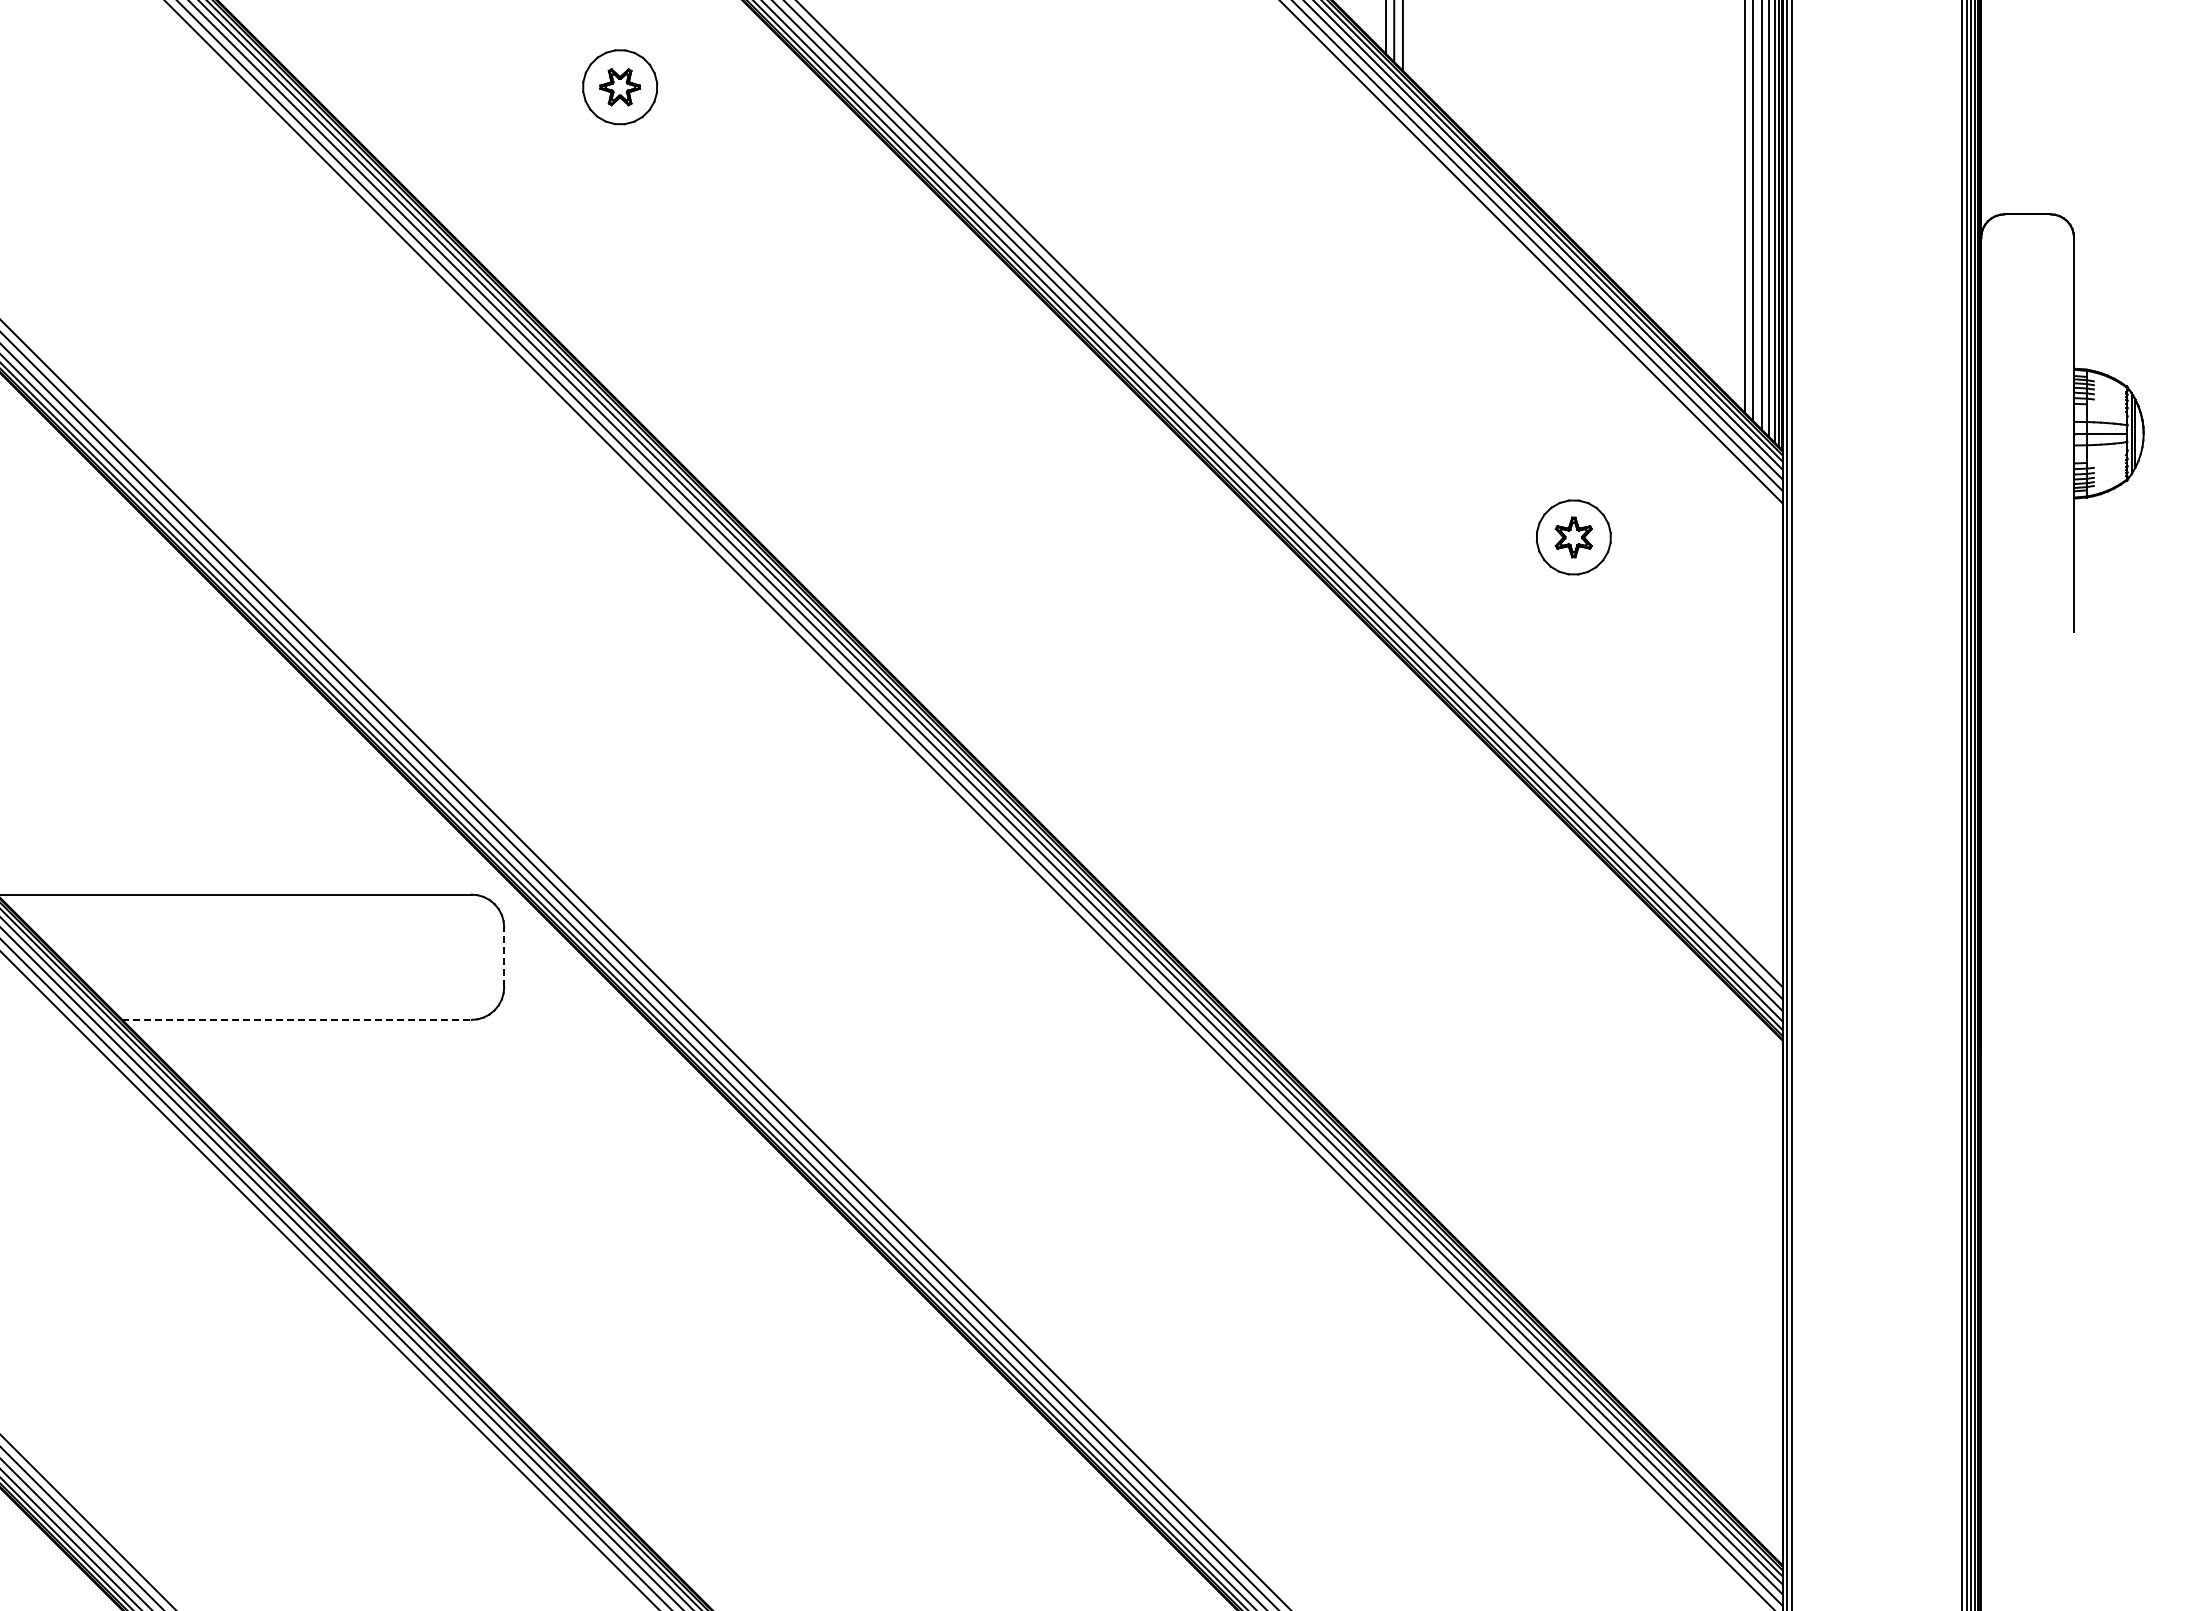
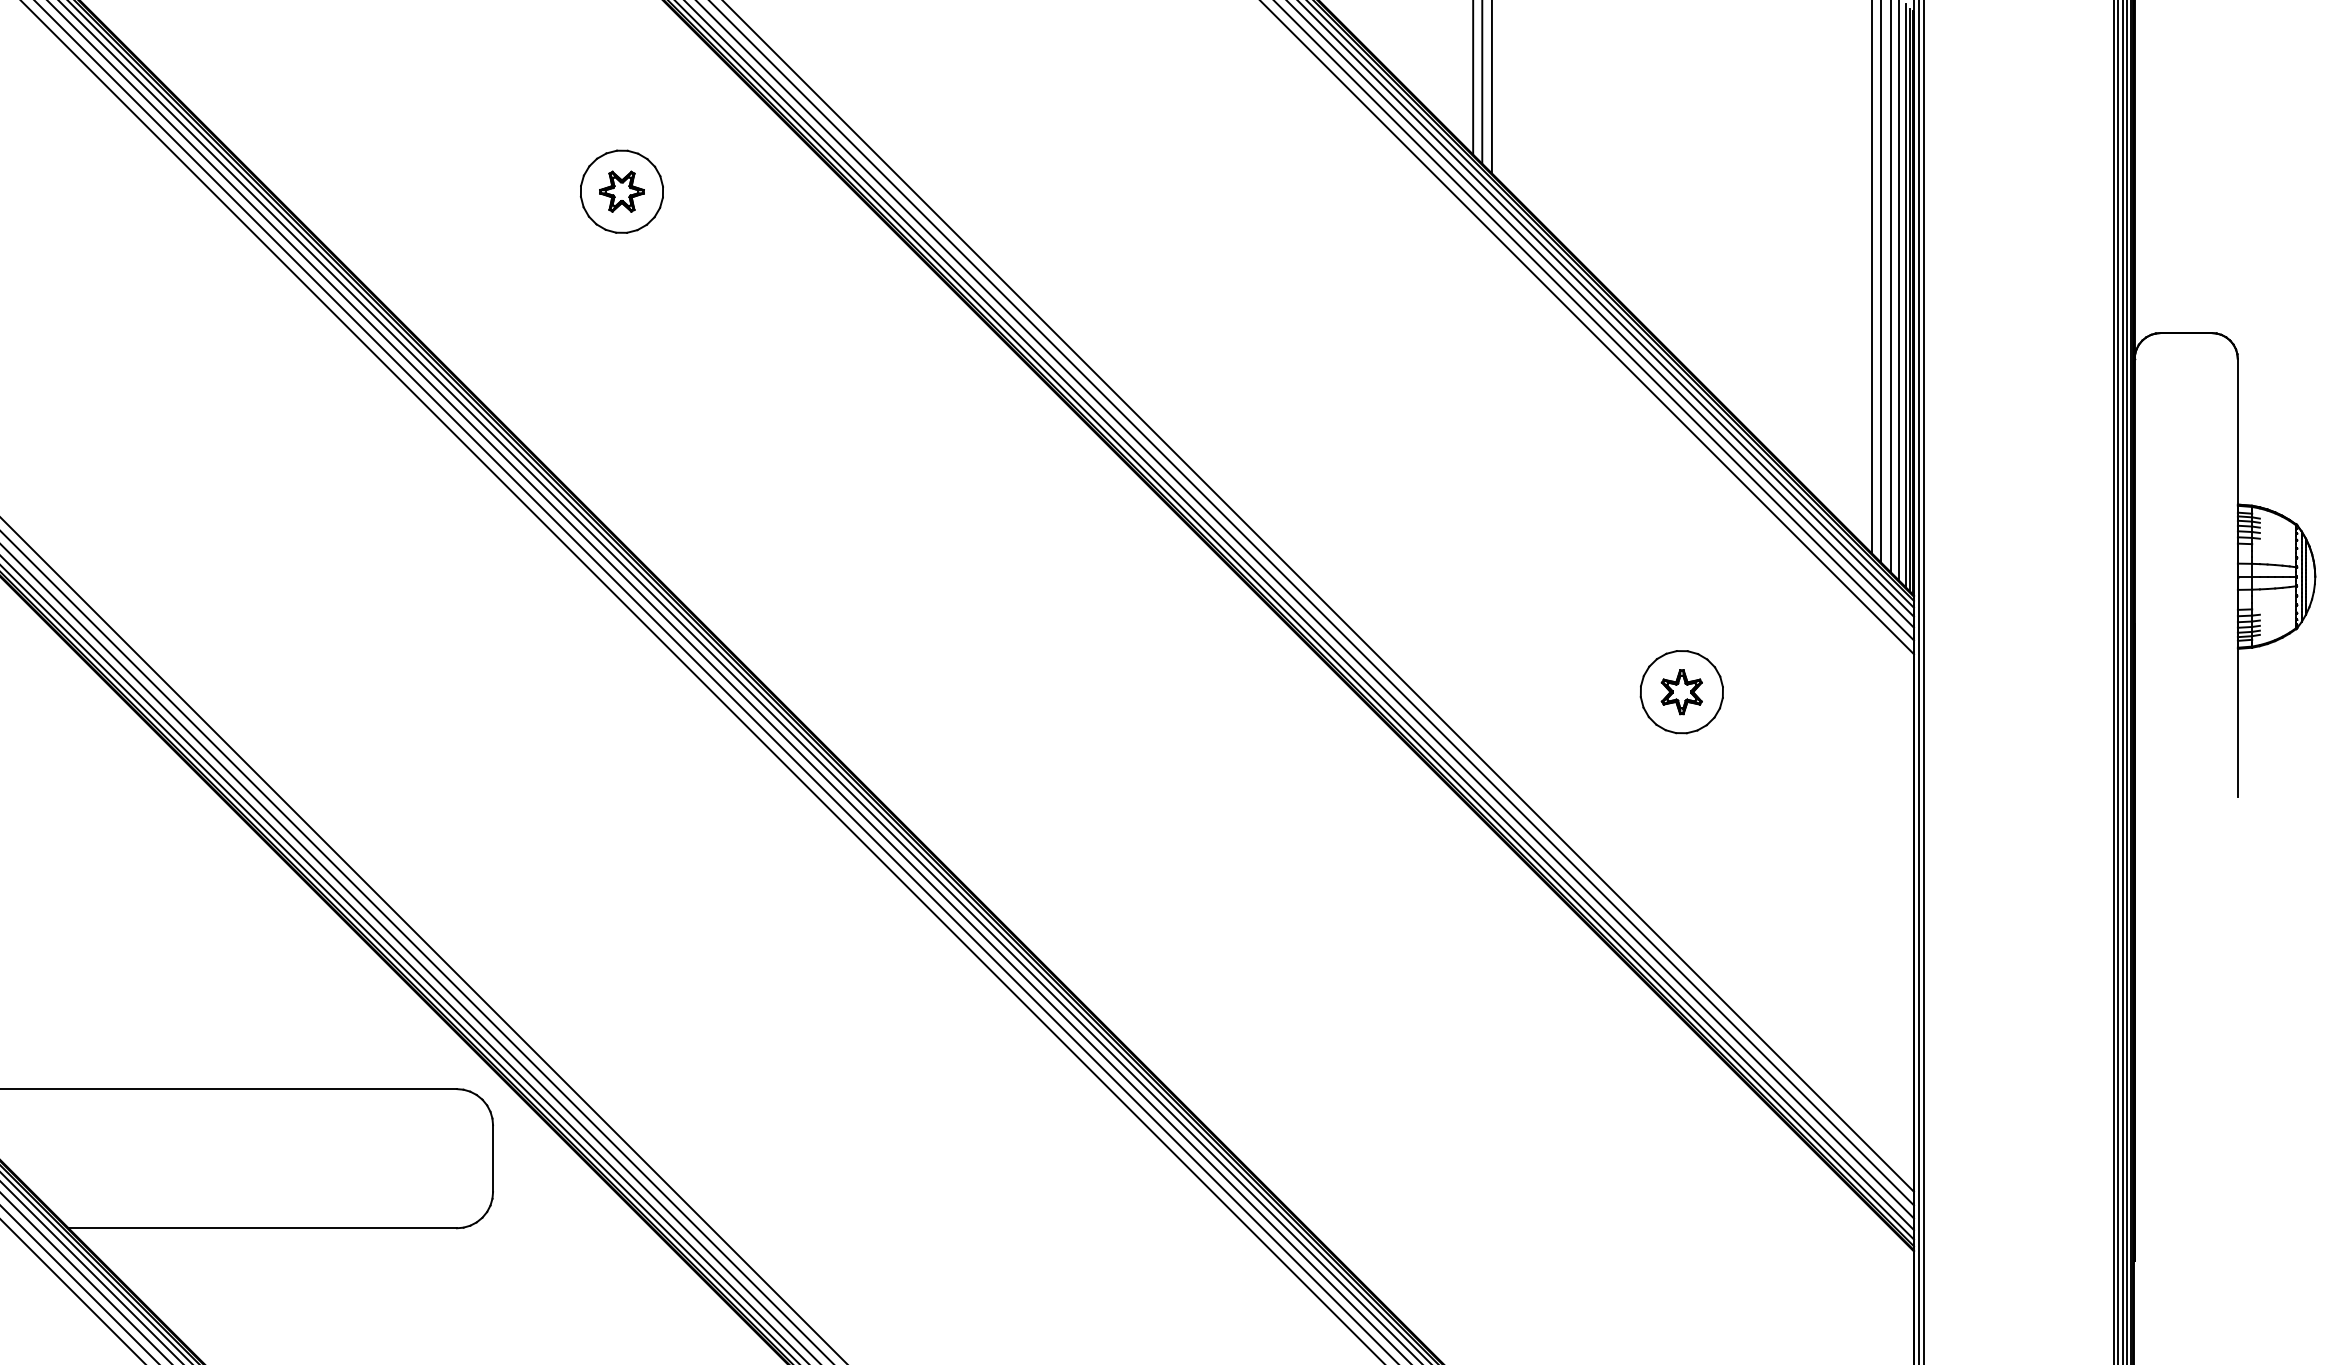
line: (504, 956) -> (493, 1157), dashed -> solid
line: (297, 1019) -> (263, 1227), dashed -> solid

